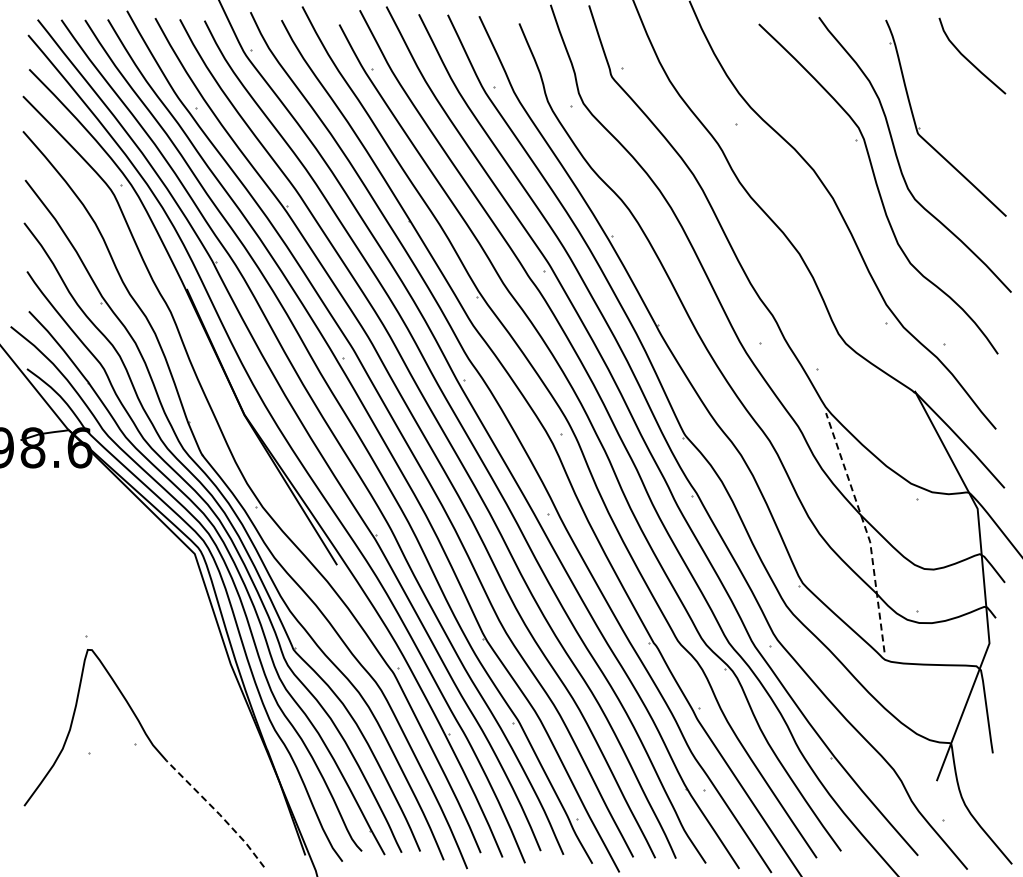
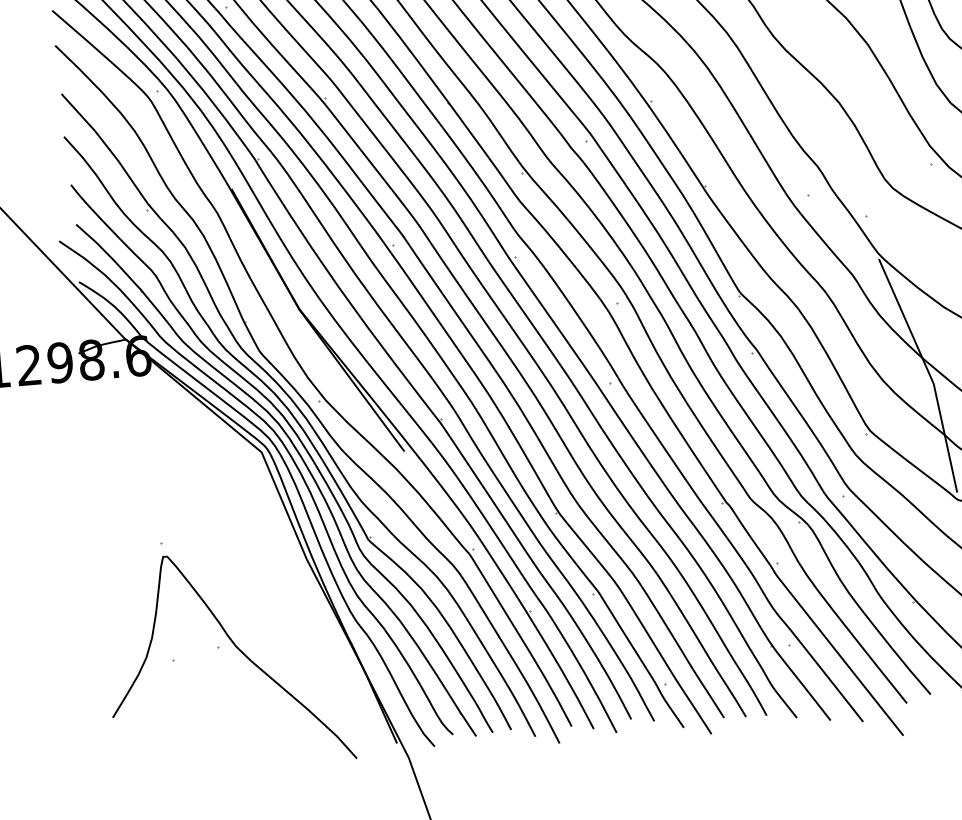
line: (866, 530) -> (929, 372), dashed -> solid
line: (218, 813) -> (307, 708), dashed -> solid

